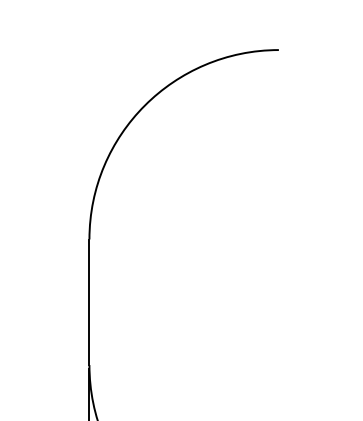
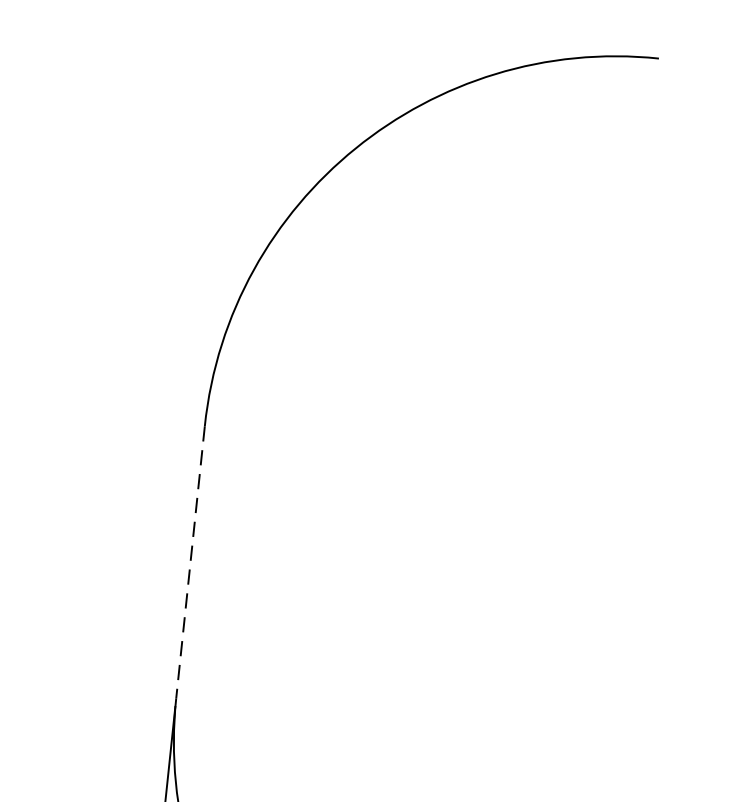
line: (89, 302) -> (190, 562), solid -> dashed

